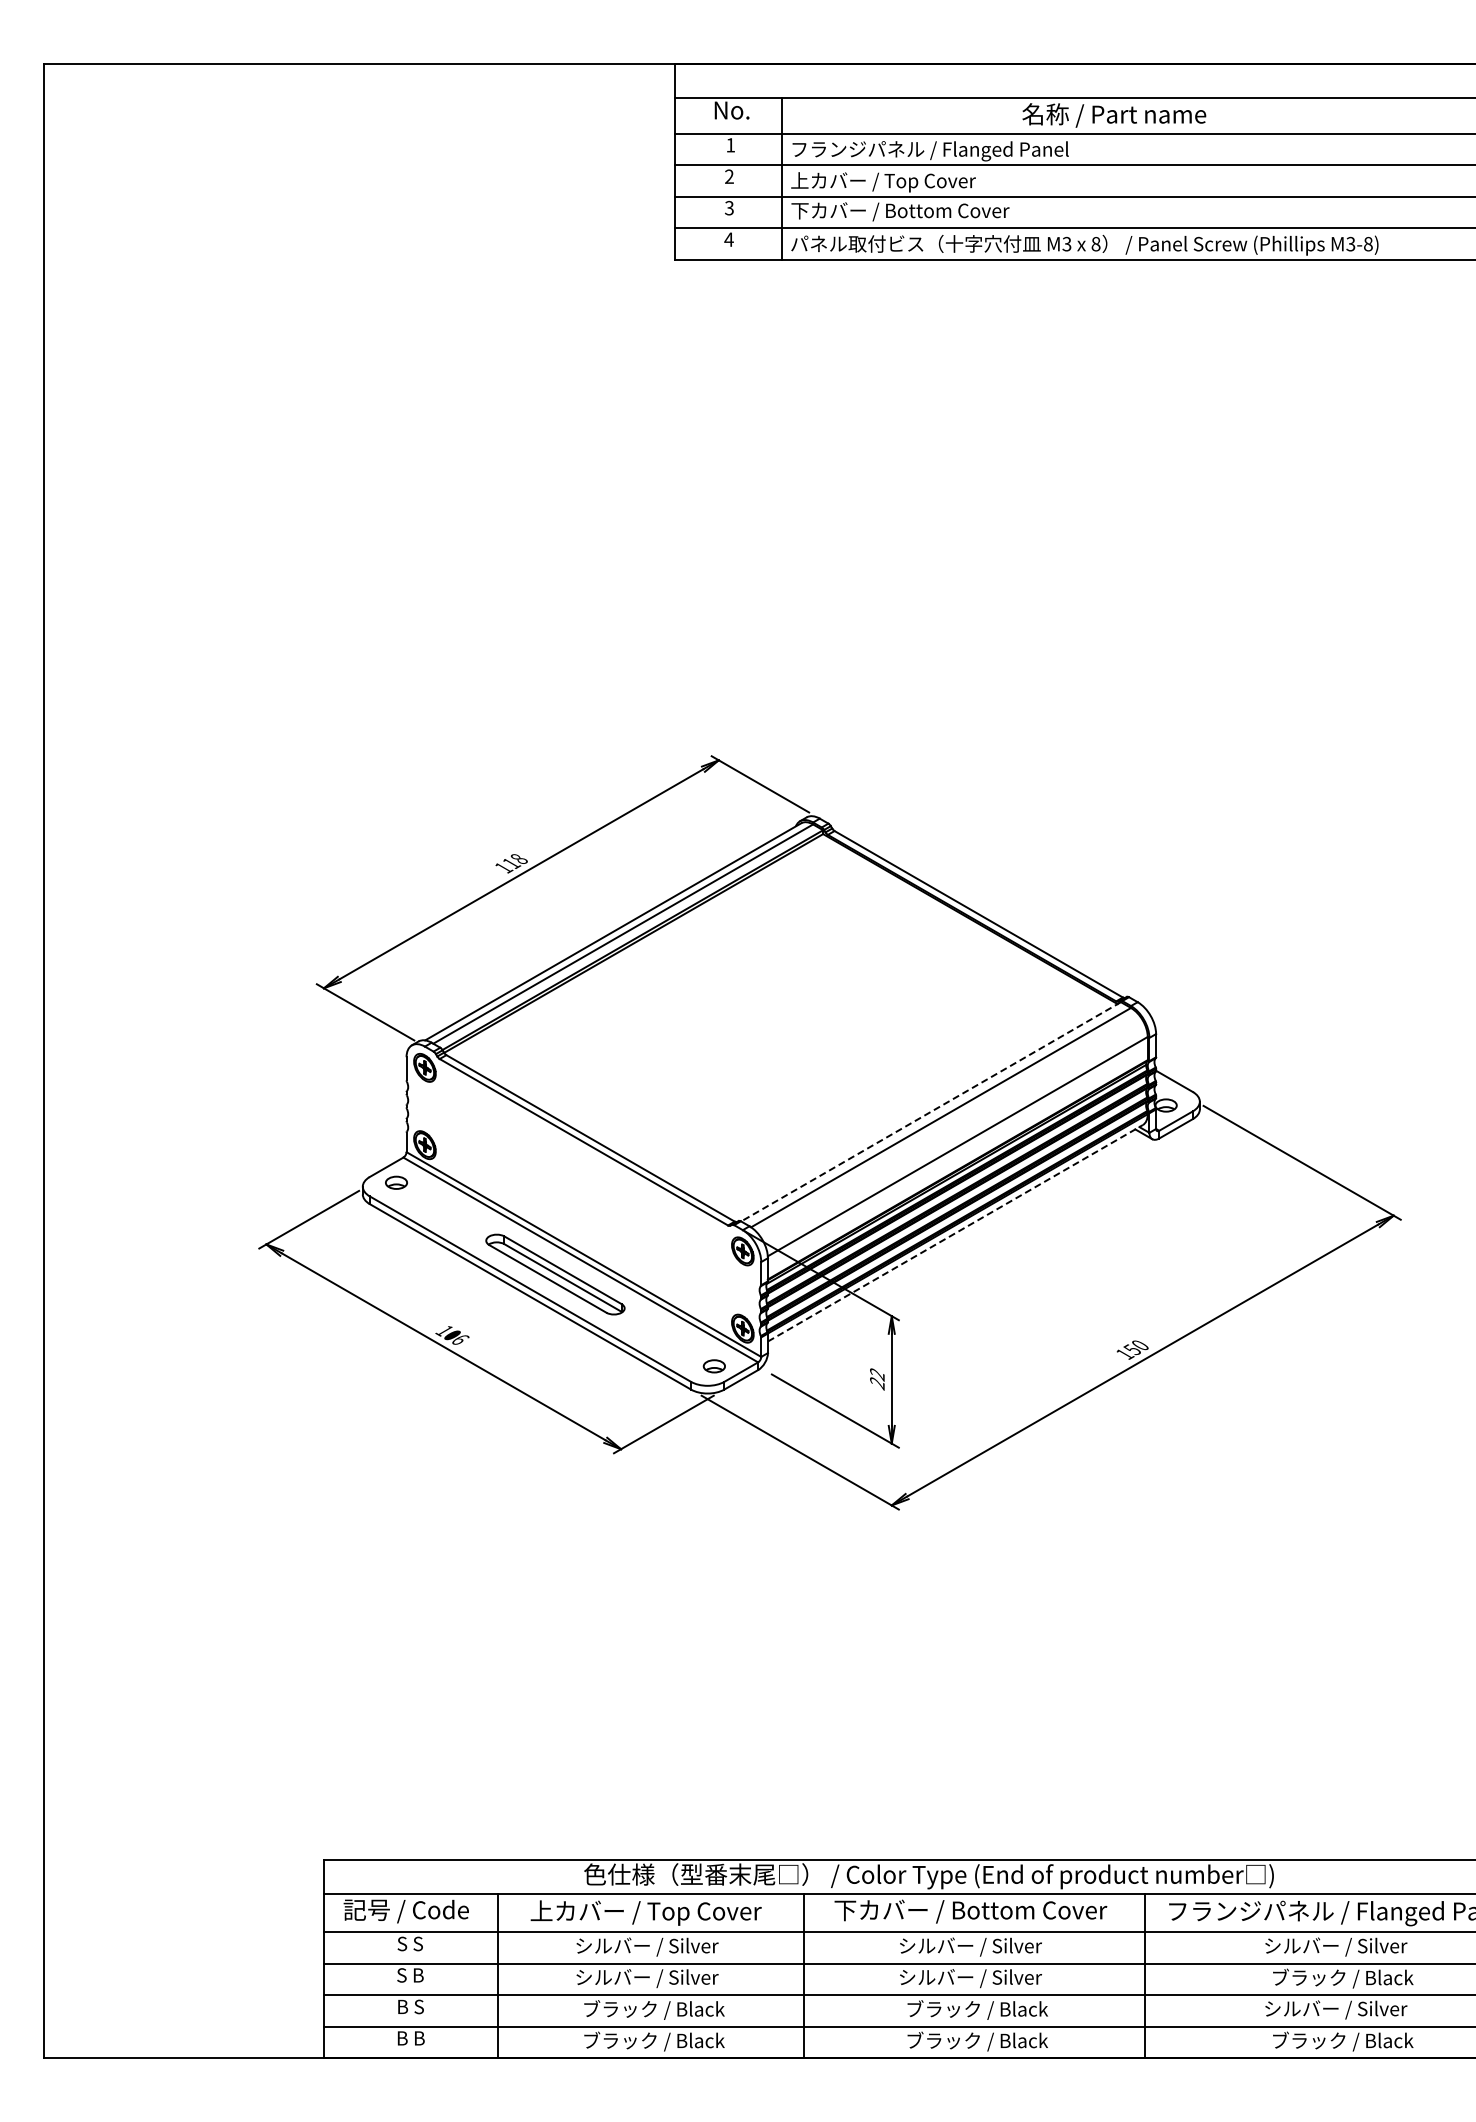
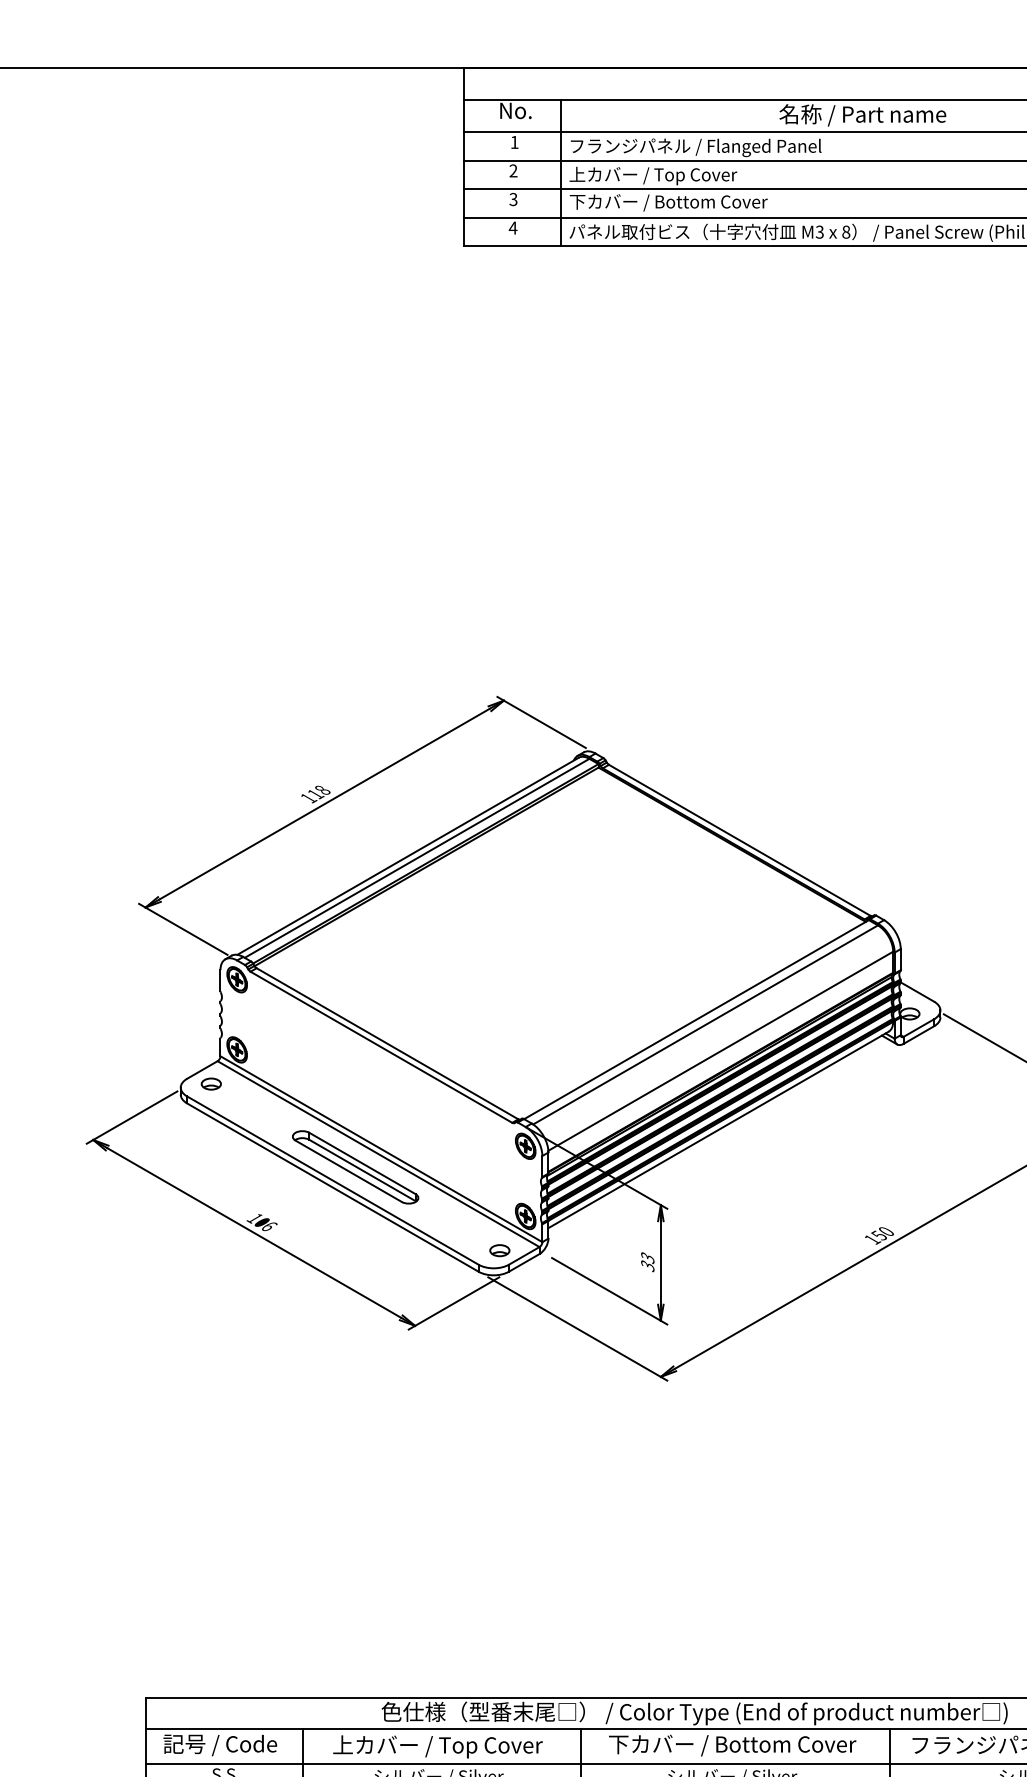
line: (930, 1112) -> (696, 1020), dashed -> solid
line: (955, 1233) -> (718, 1130), dashed -> solid
text: (877, 1379) -> (647, 1262), 22 -> 33

